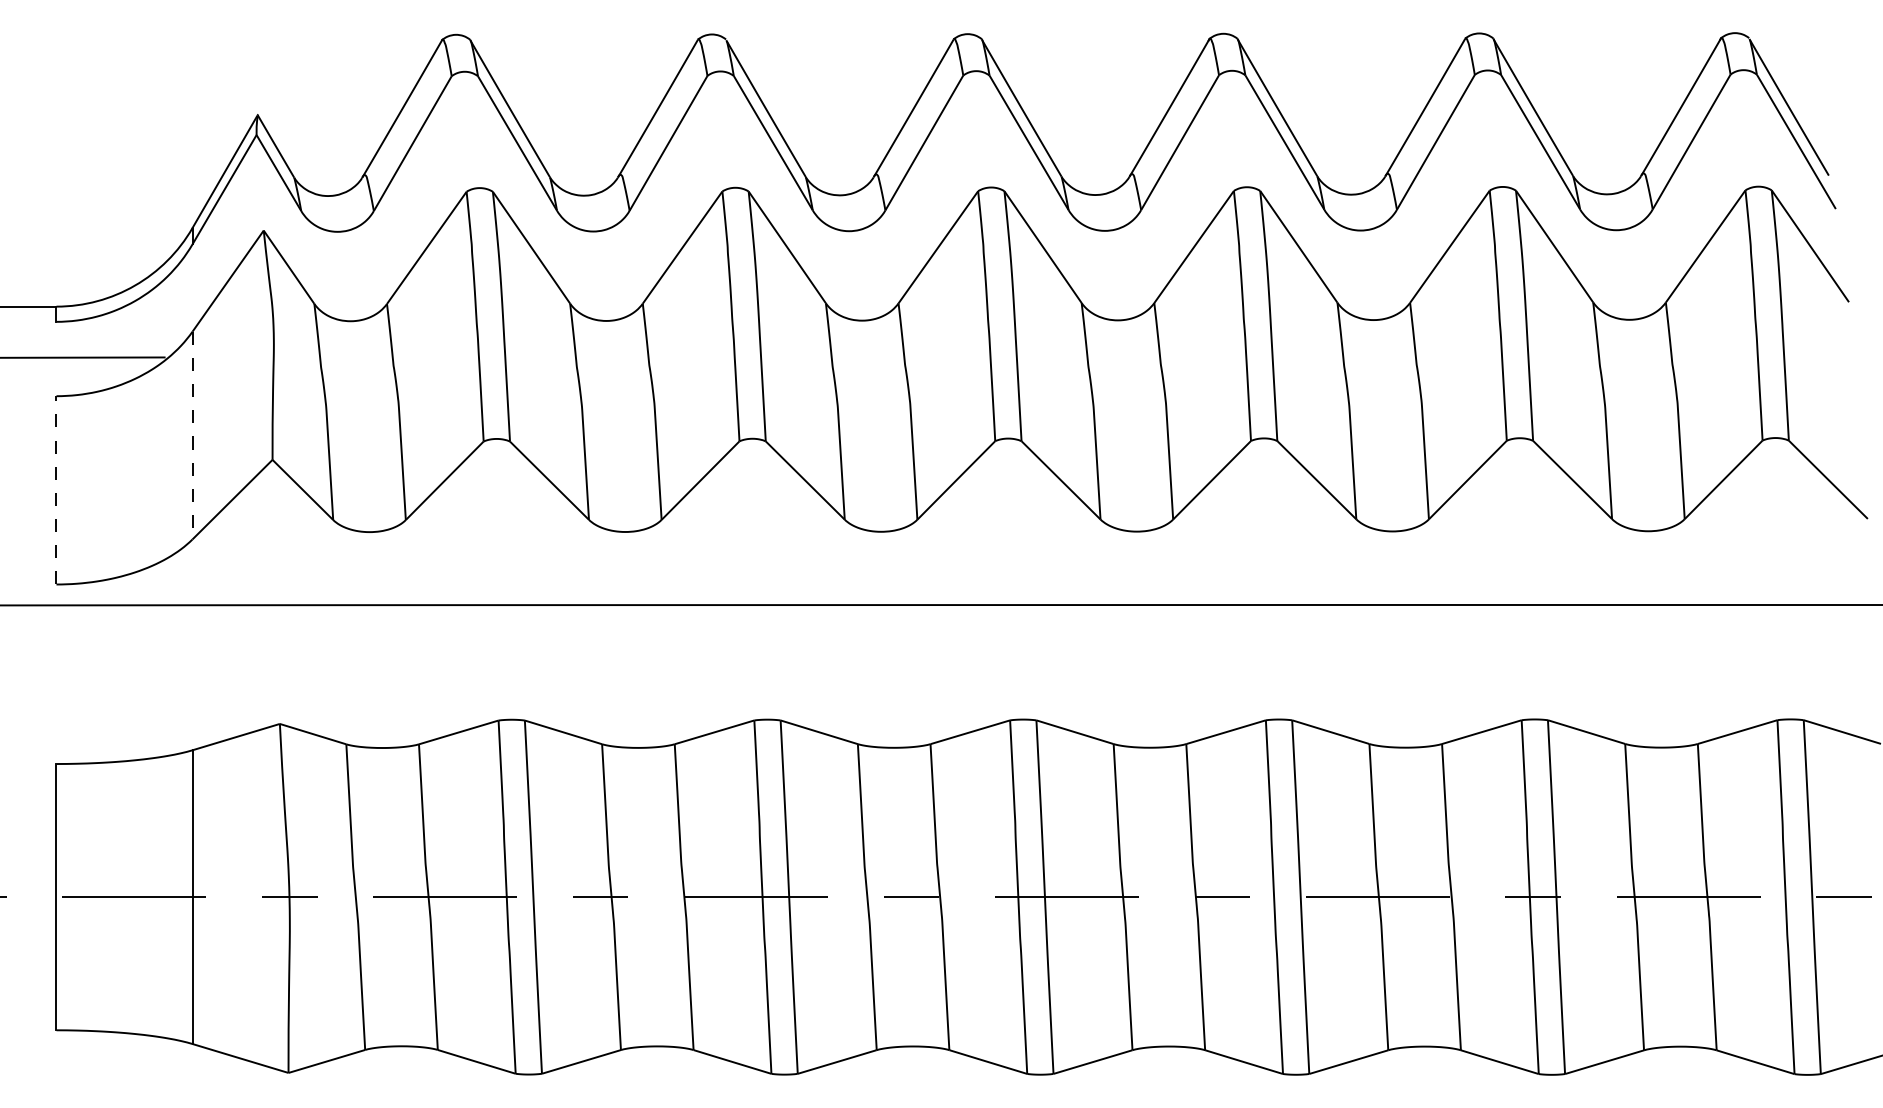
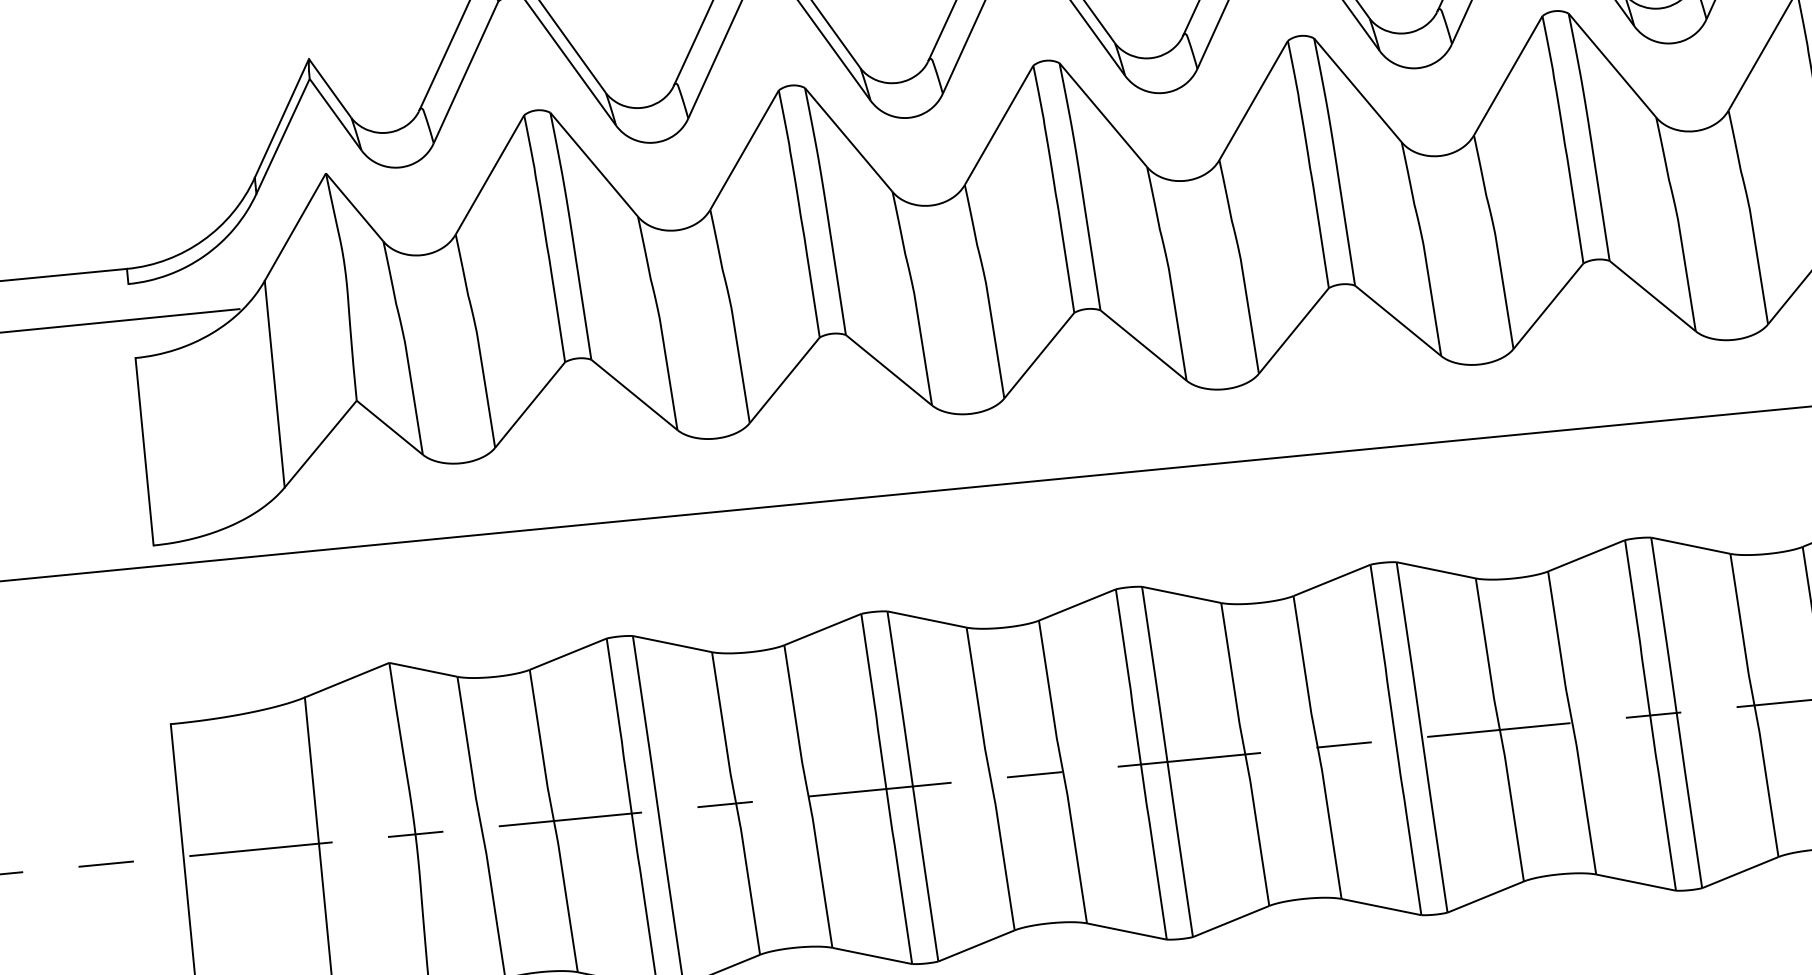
line: (192, 435) -> (274, 384), dashed -> solid
line: (56, 489) -> (144, 450), dashed -> solid

